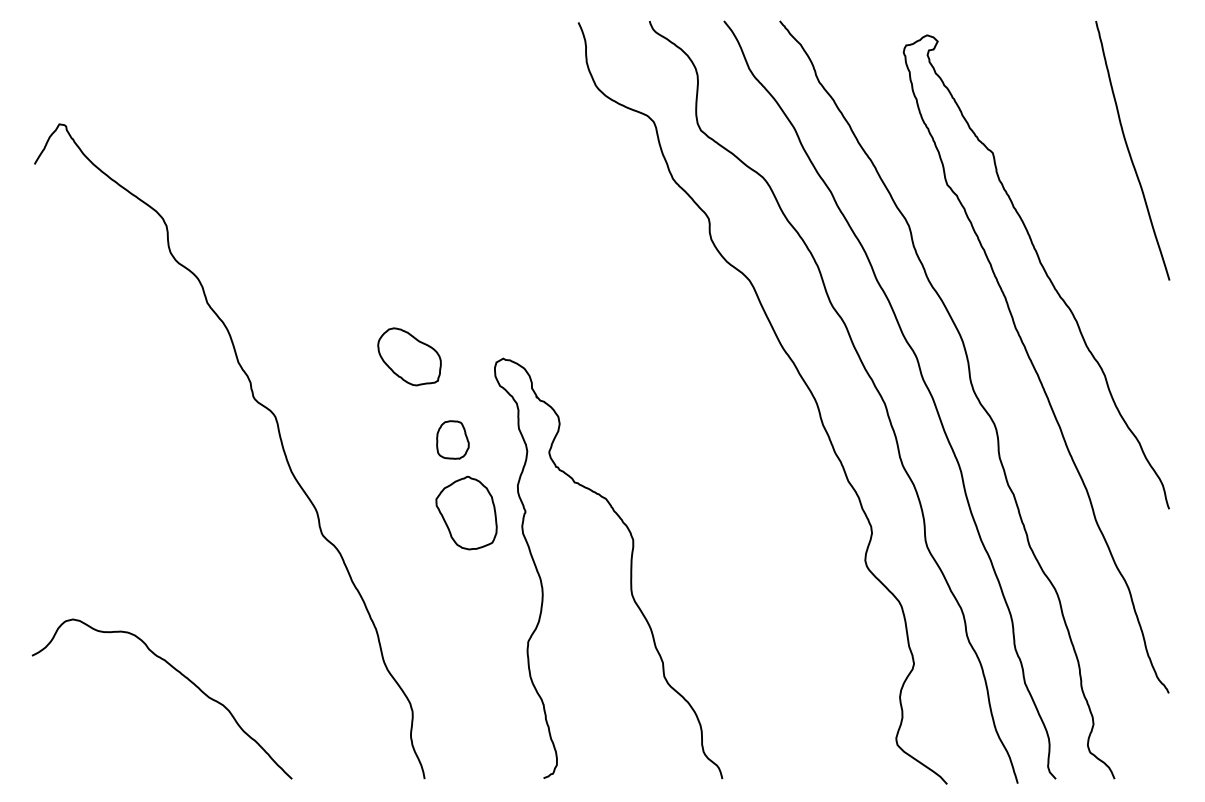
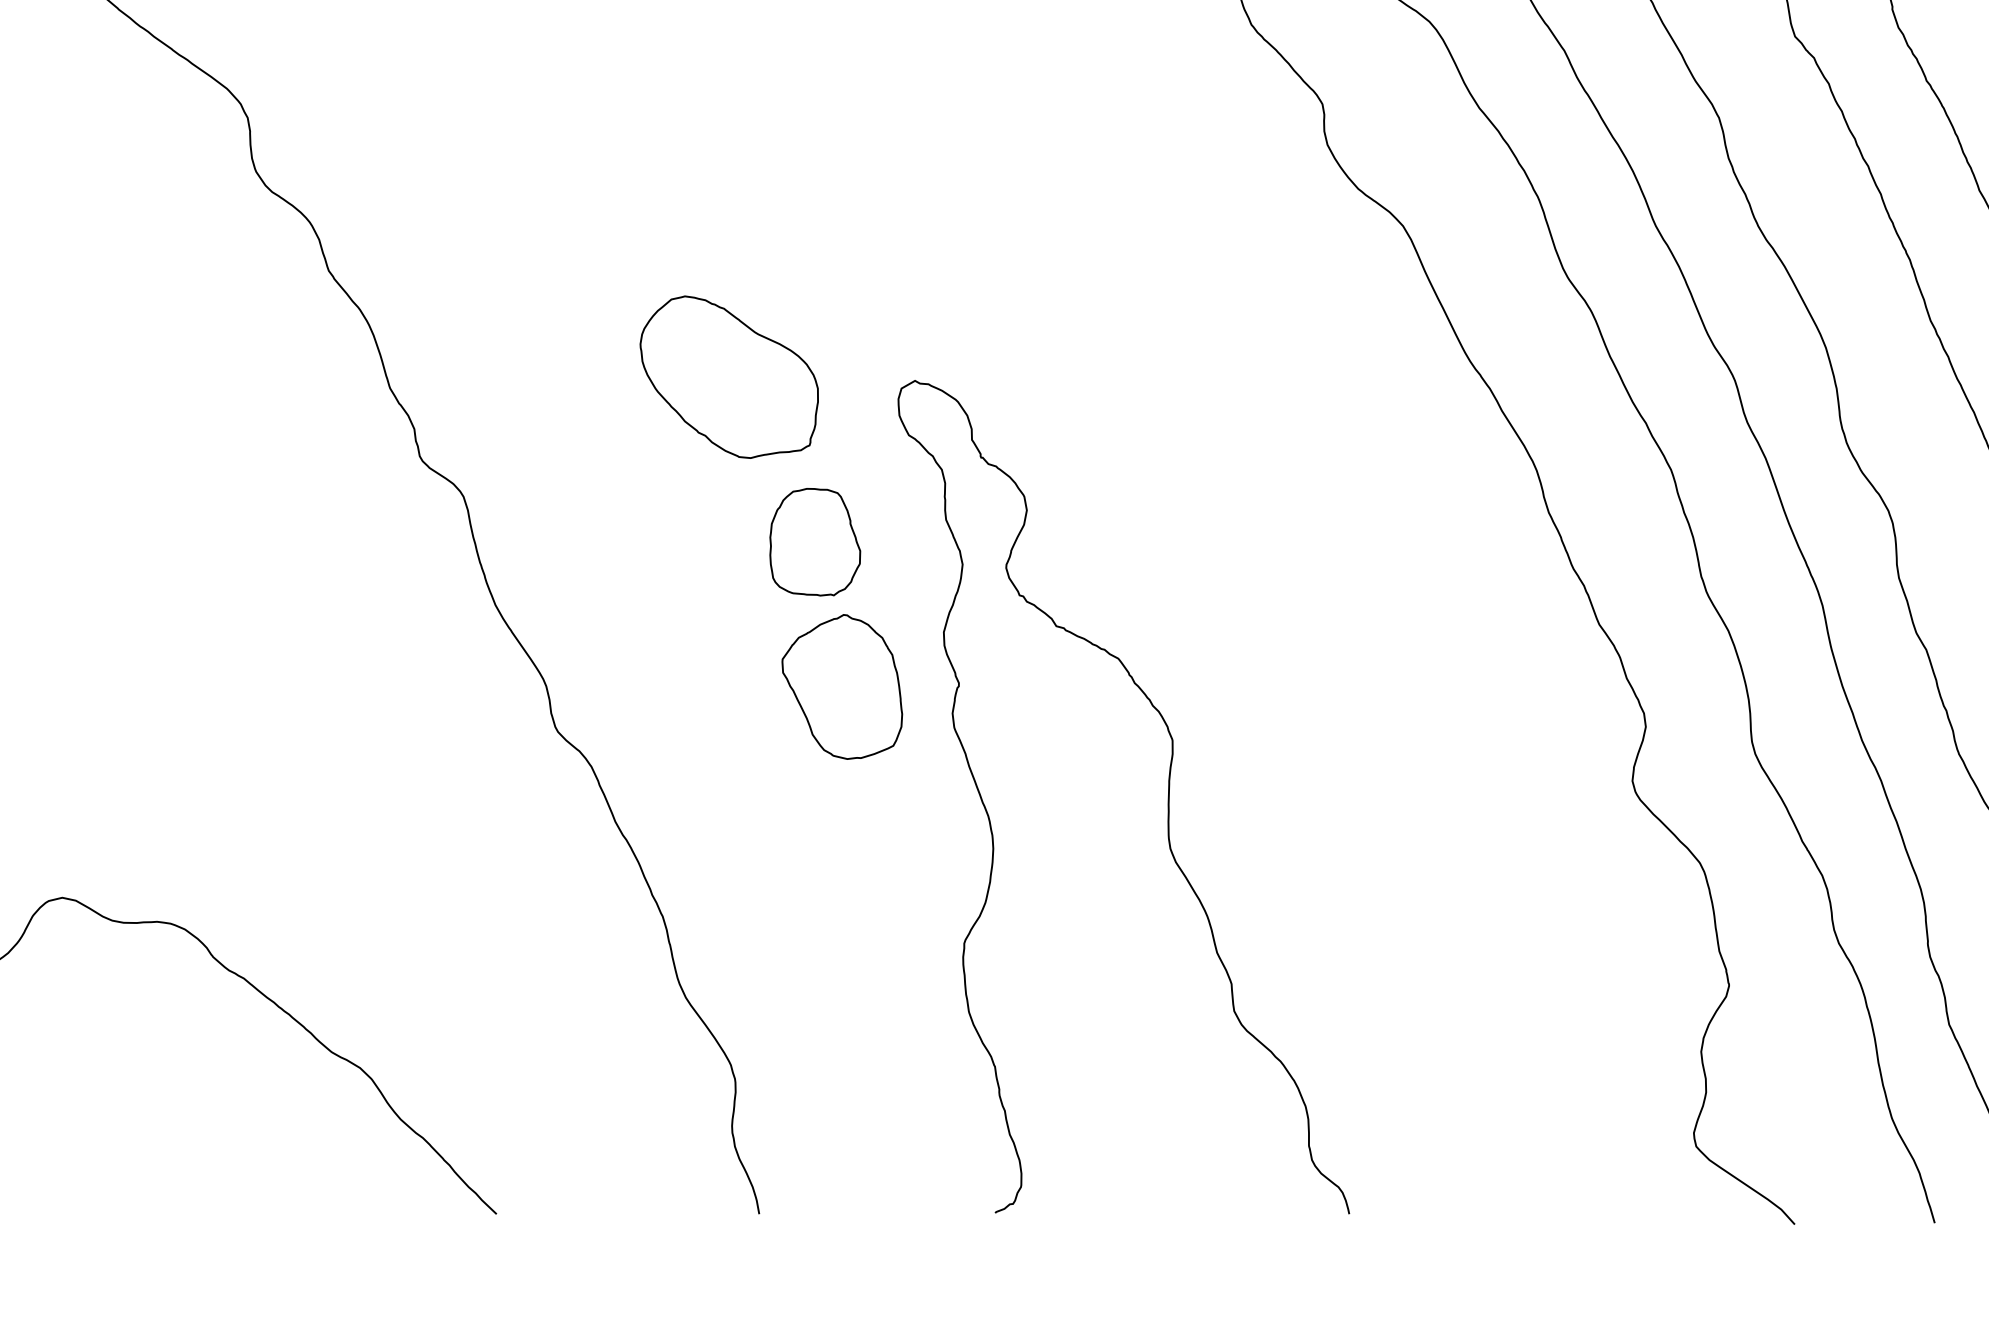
part: (409, 356) -> (729, 376), size x1.43
part: (452, 439) -> (814, 541), size x1.43

